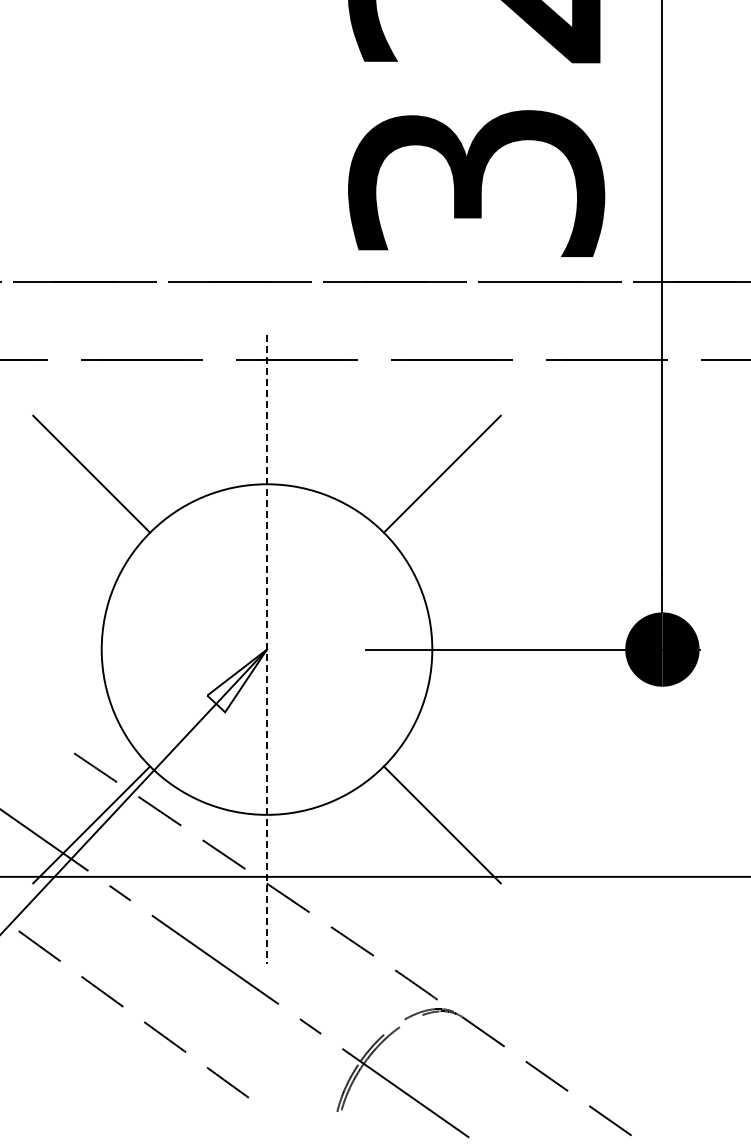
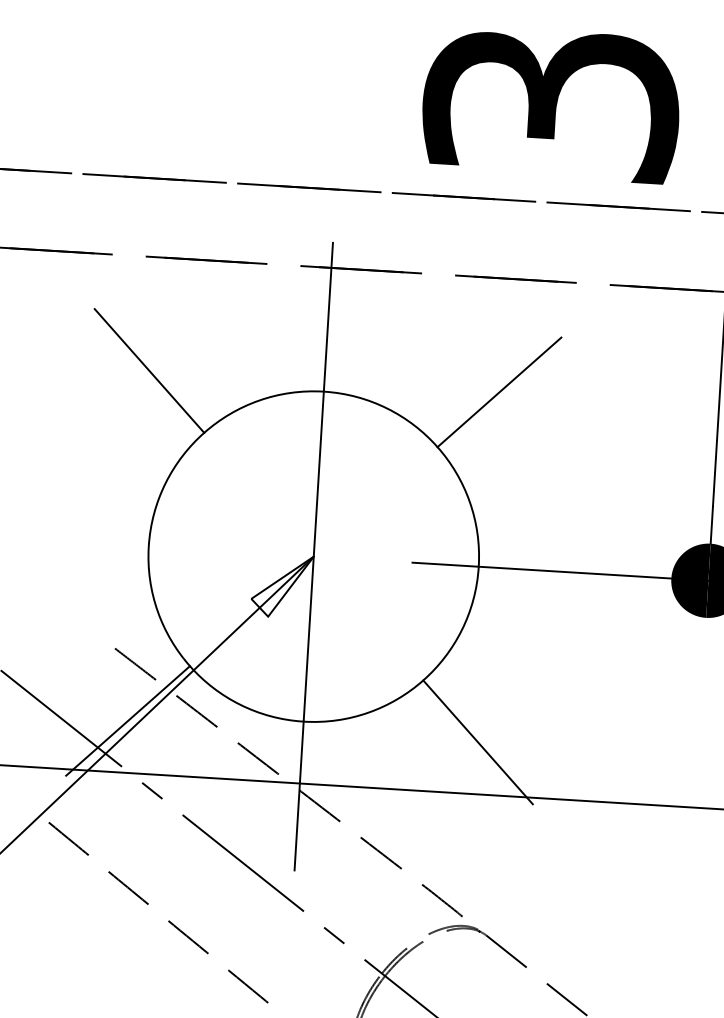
line: (267, 650) -> (314, 557), dashed -> solid

